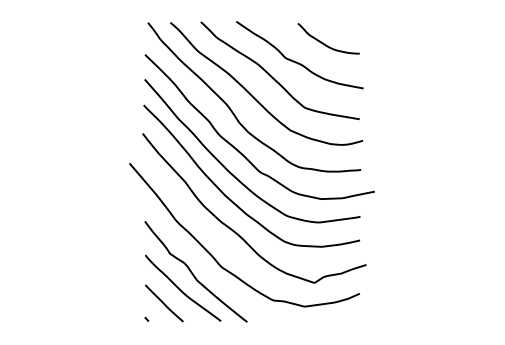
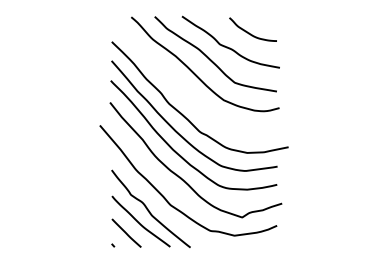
curve: (232, 110) -> (179, 84), removed

